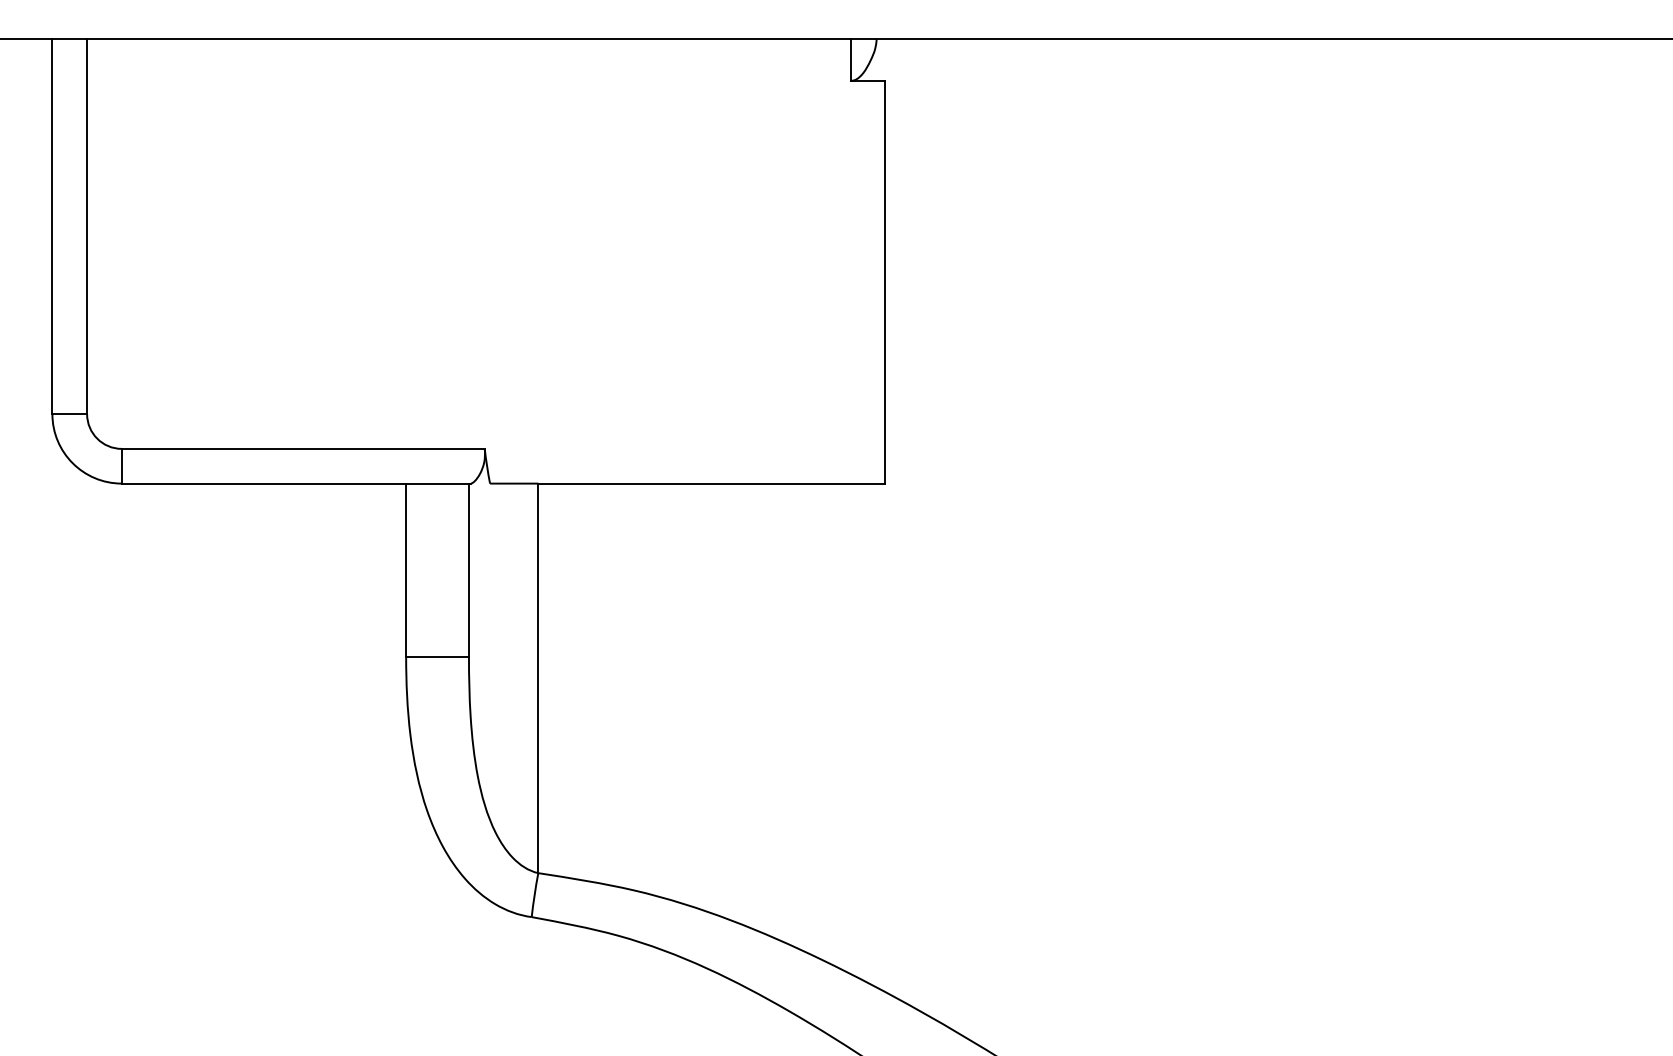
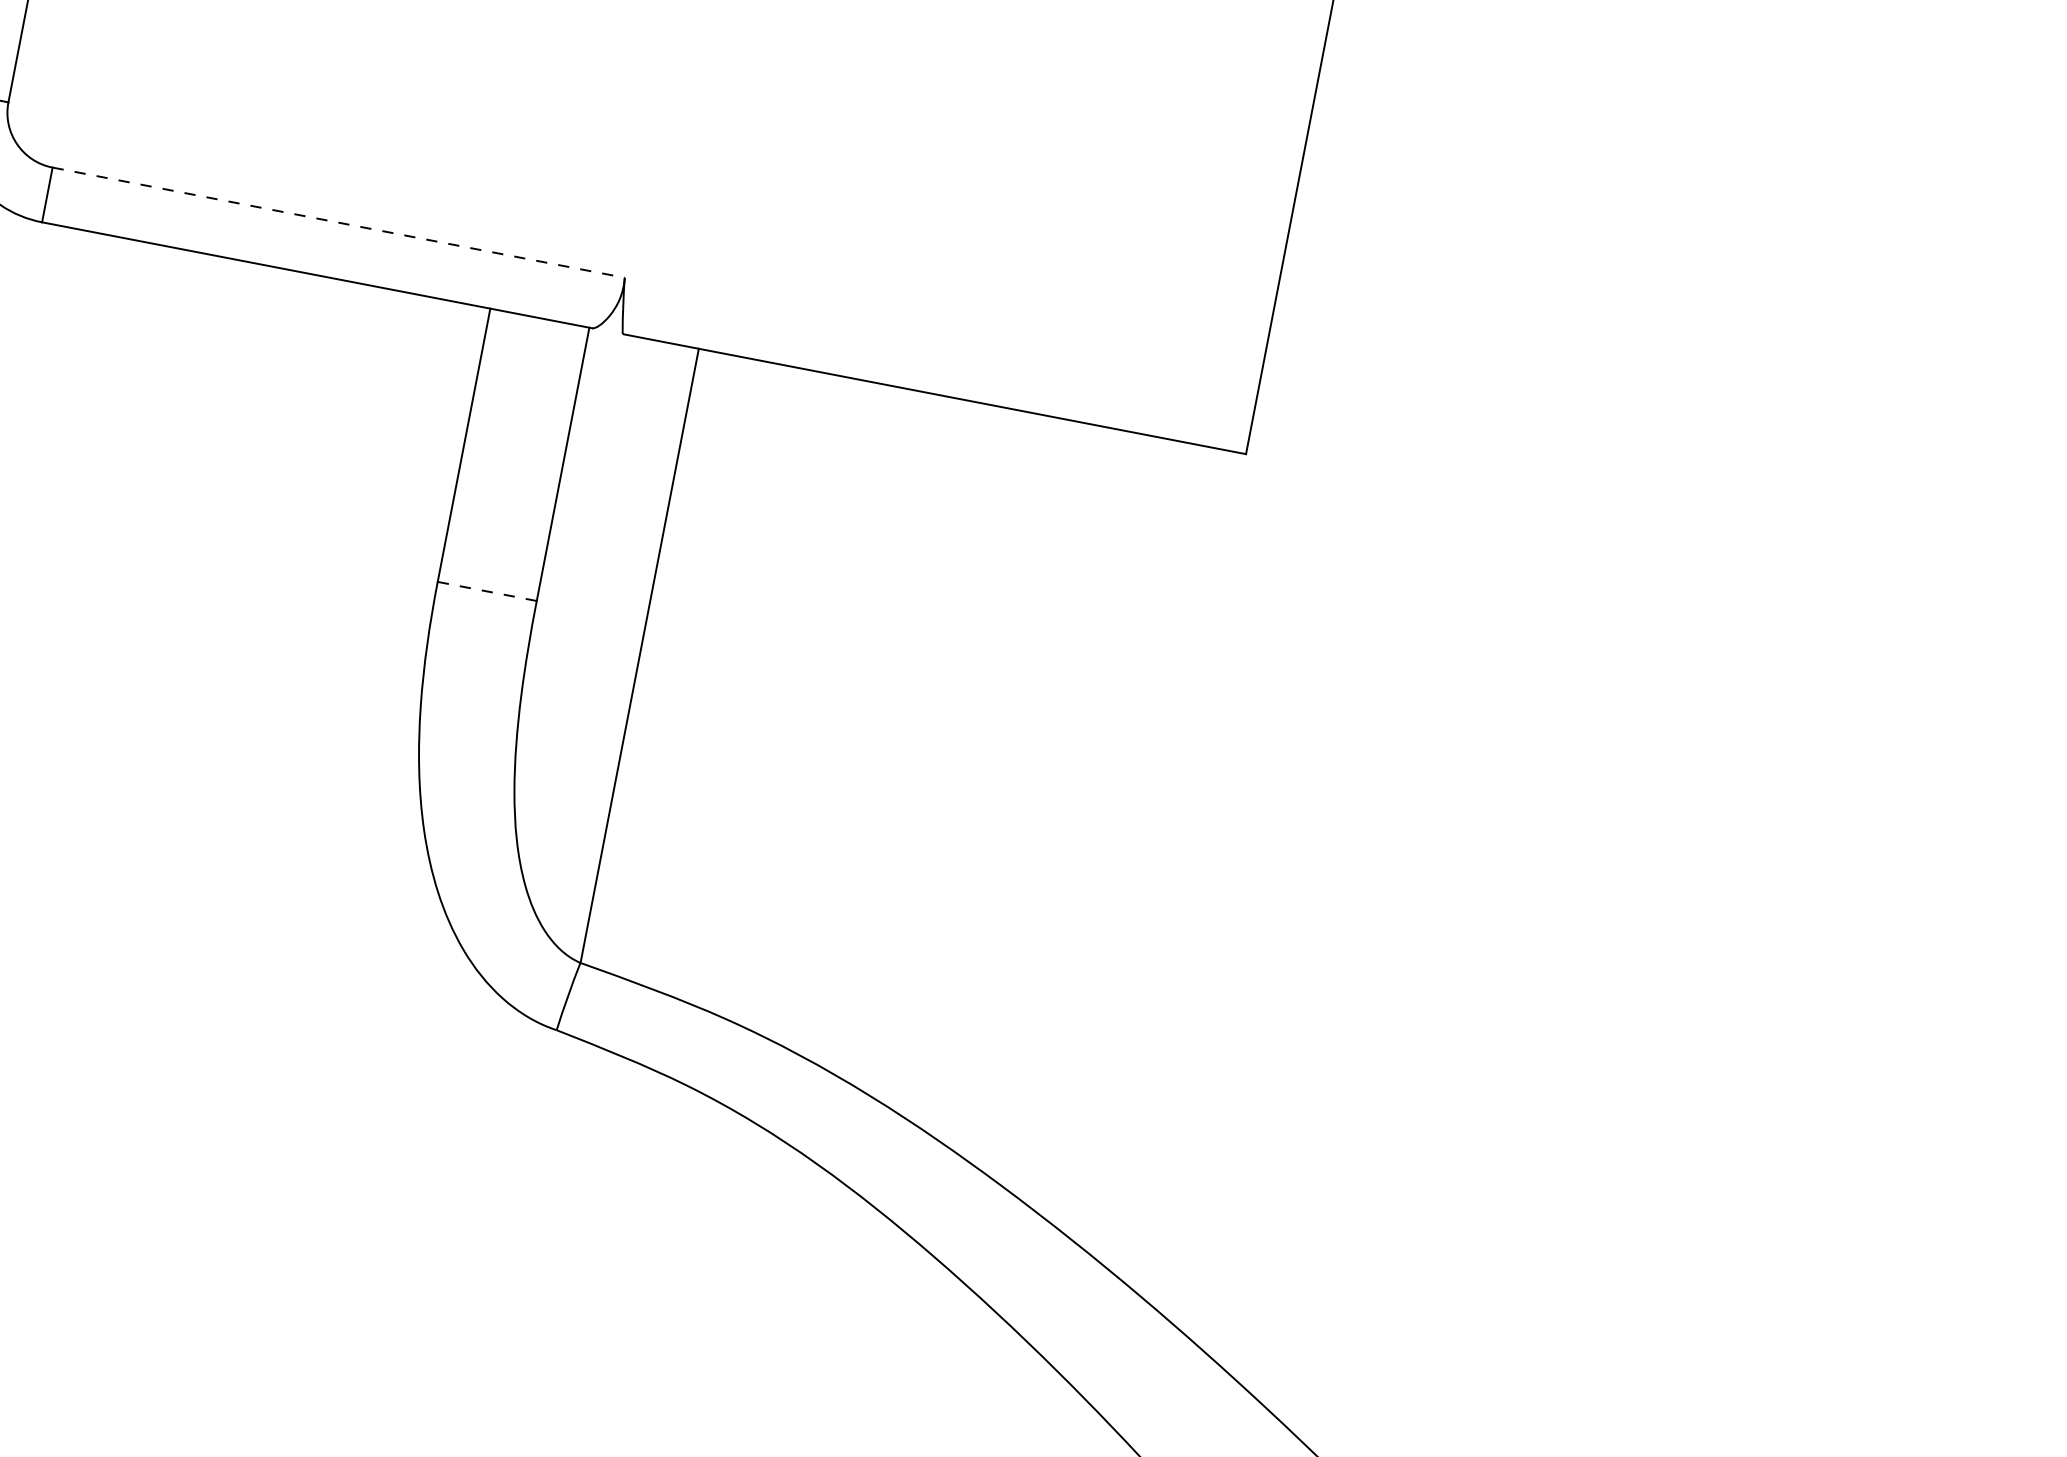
line: (303, 448) -> (339, 222), solid -> dashed
line: (437, 656) -> (487, 590), solid -> dashed

